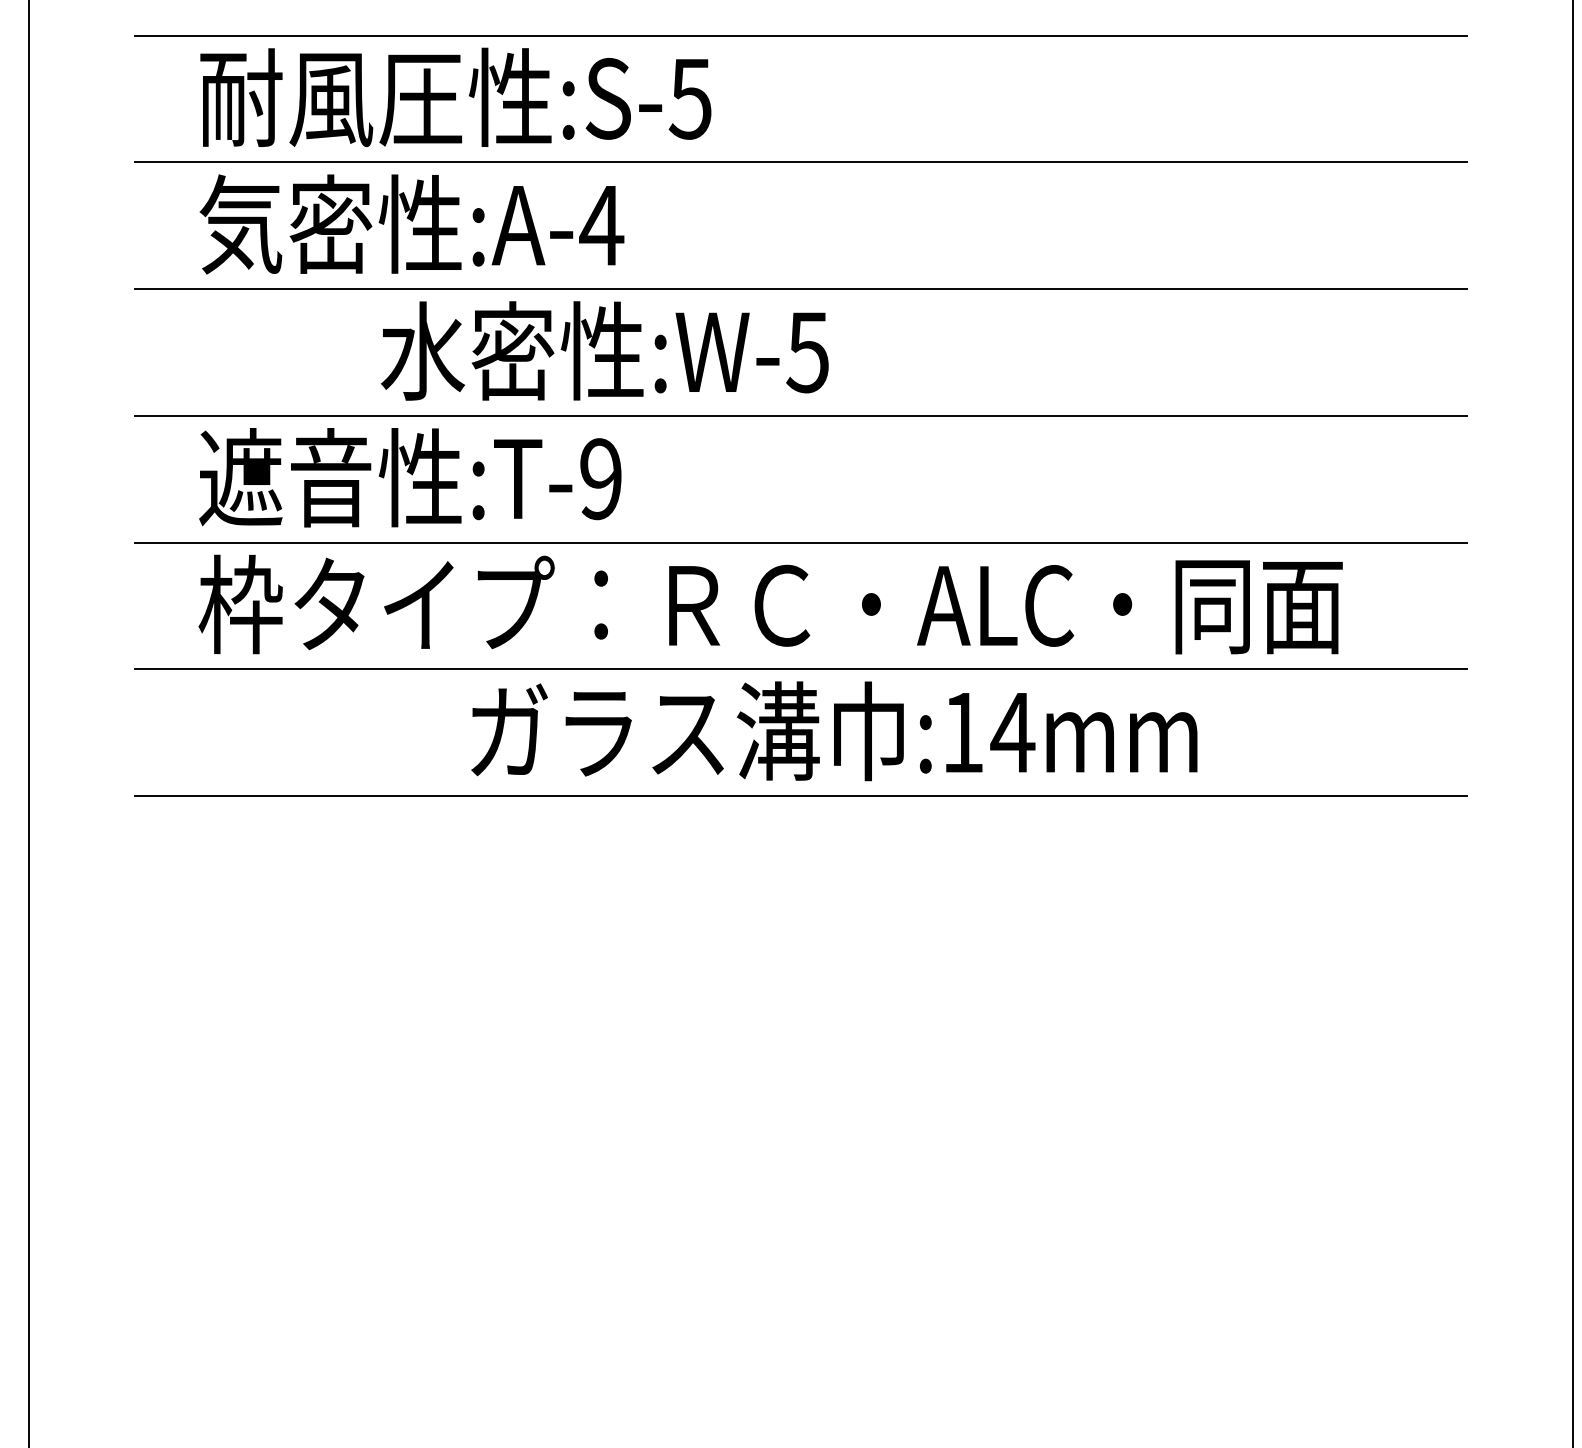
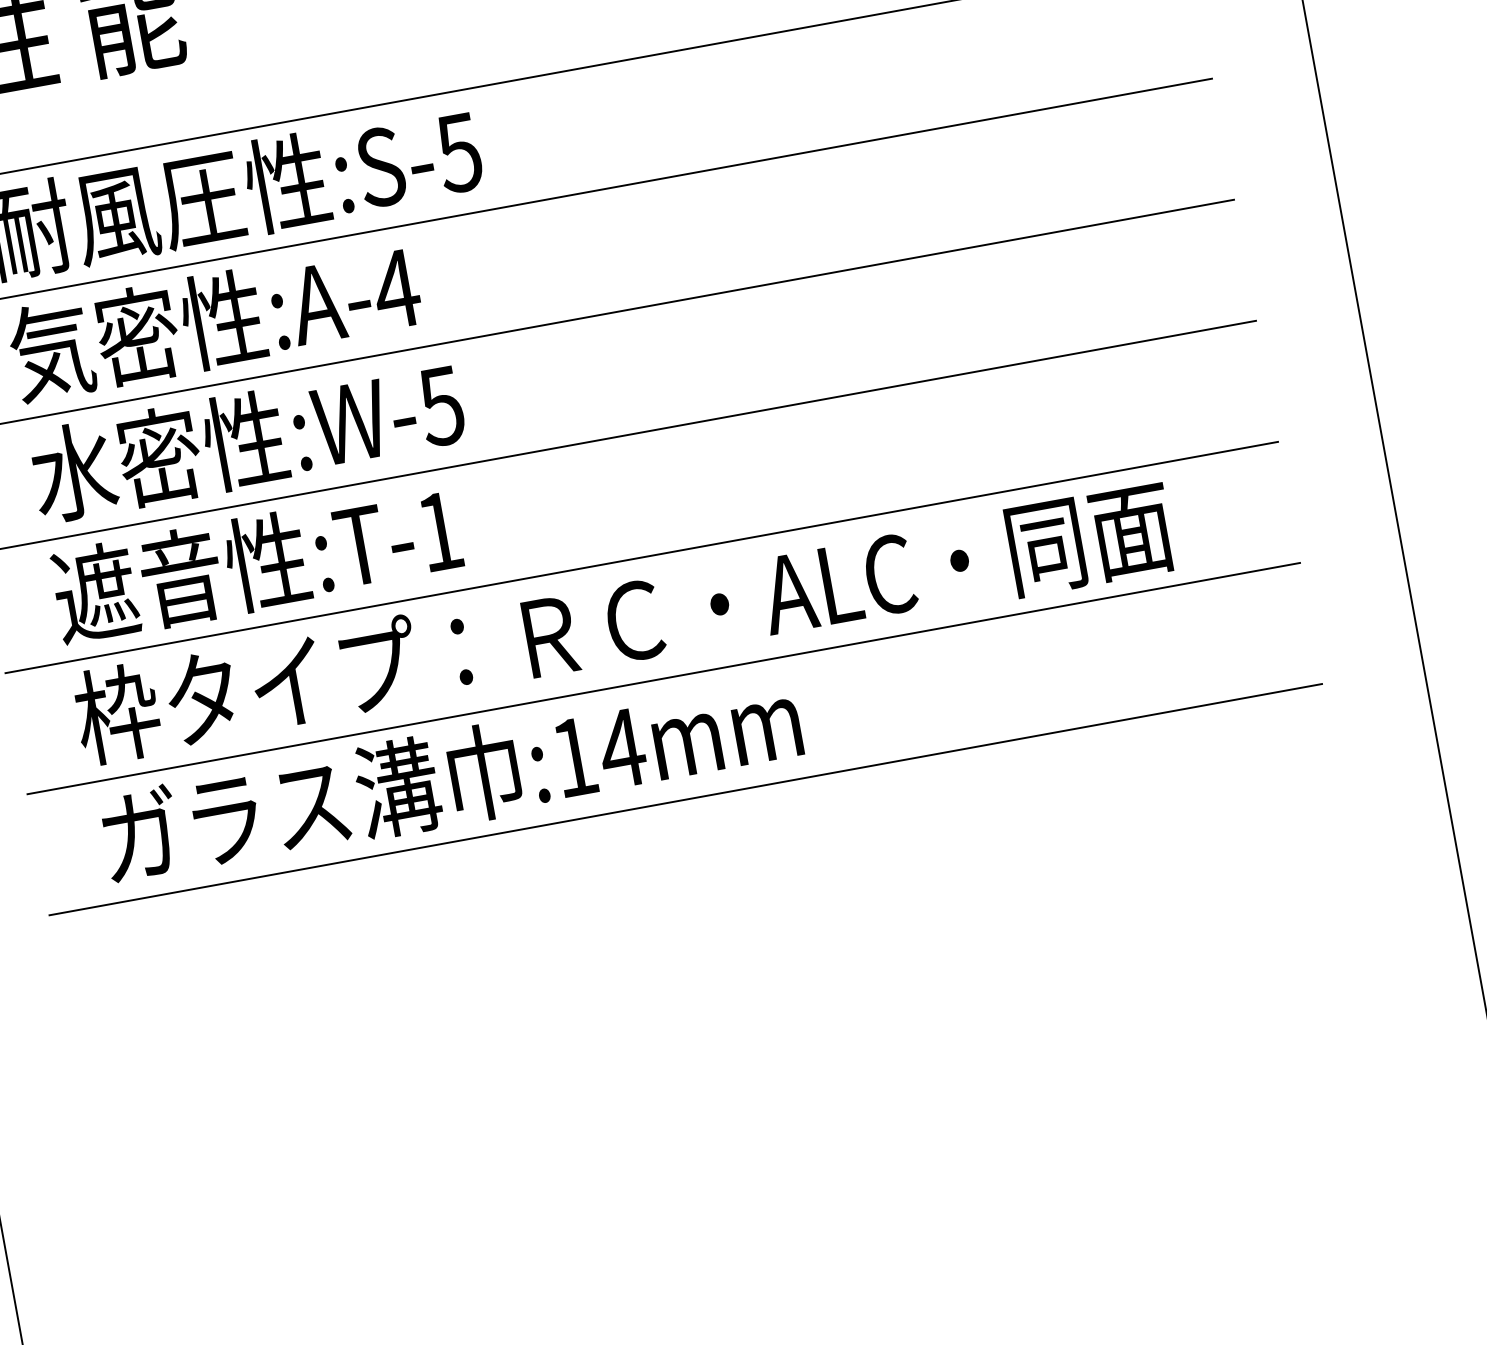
text: (604, 350) -> (246, 439), moved
text: (600, 479) -> (439, 532), :T-9 -> :T-1
text: (834, 731) -> (451, 778), moved

